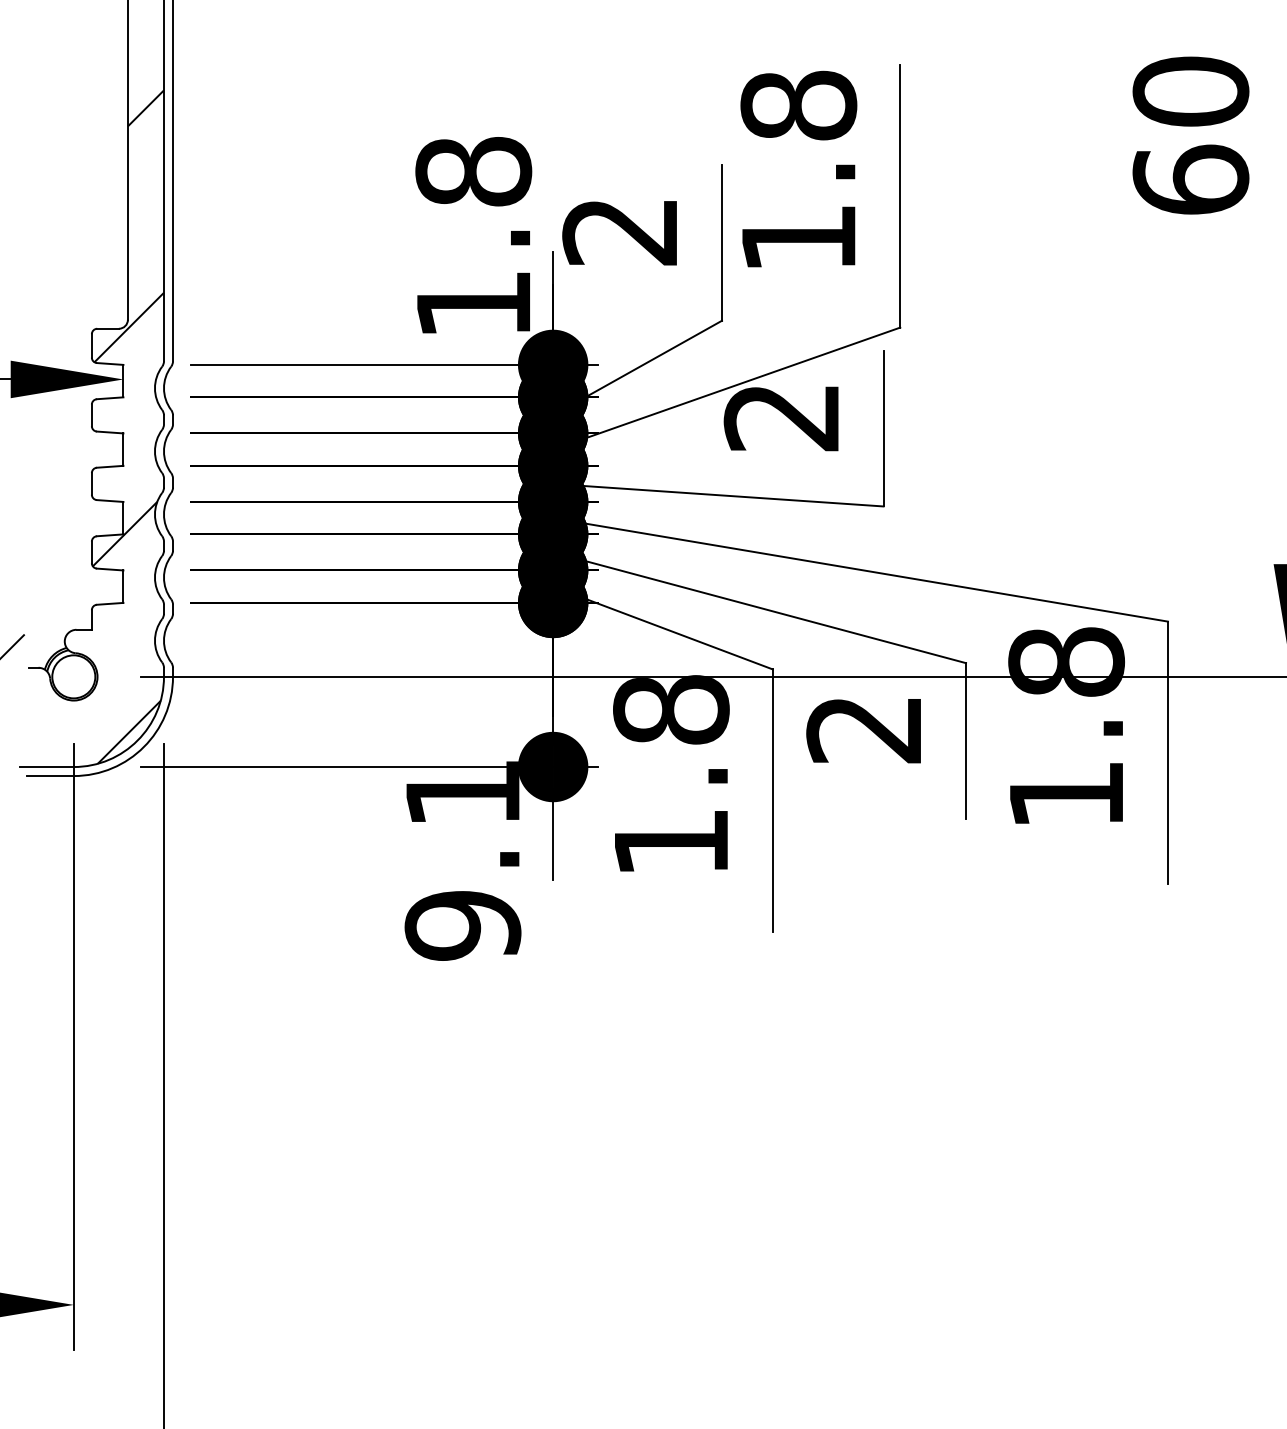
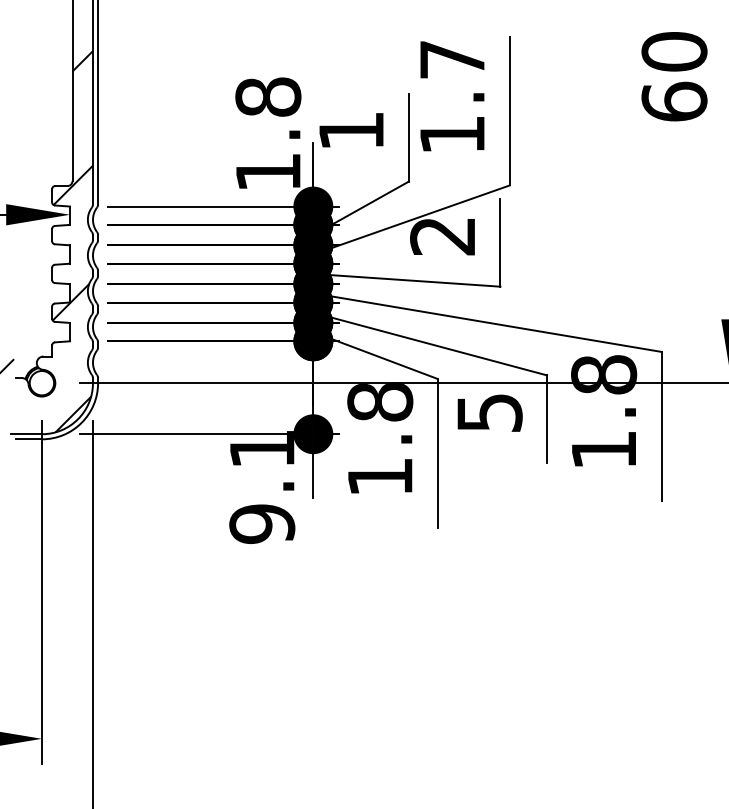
text: (798, 105) -> (452, 59), 1.8 -> 1.7
text: (618, 232) -> (350, 131), 2 -> 1
text: (864, 730) -> (489, 413), 2 -> 5

